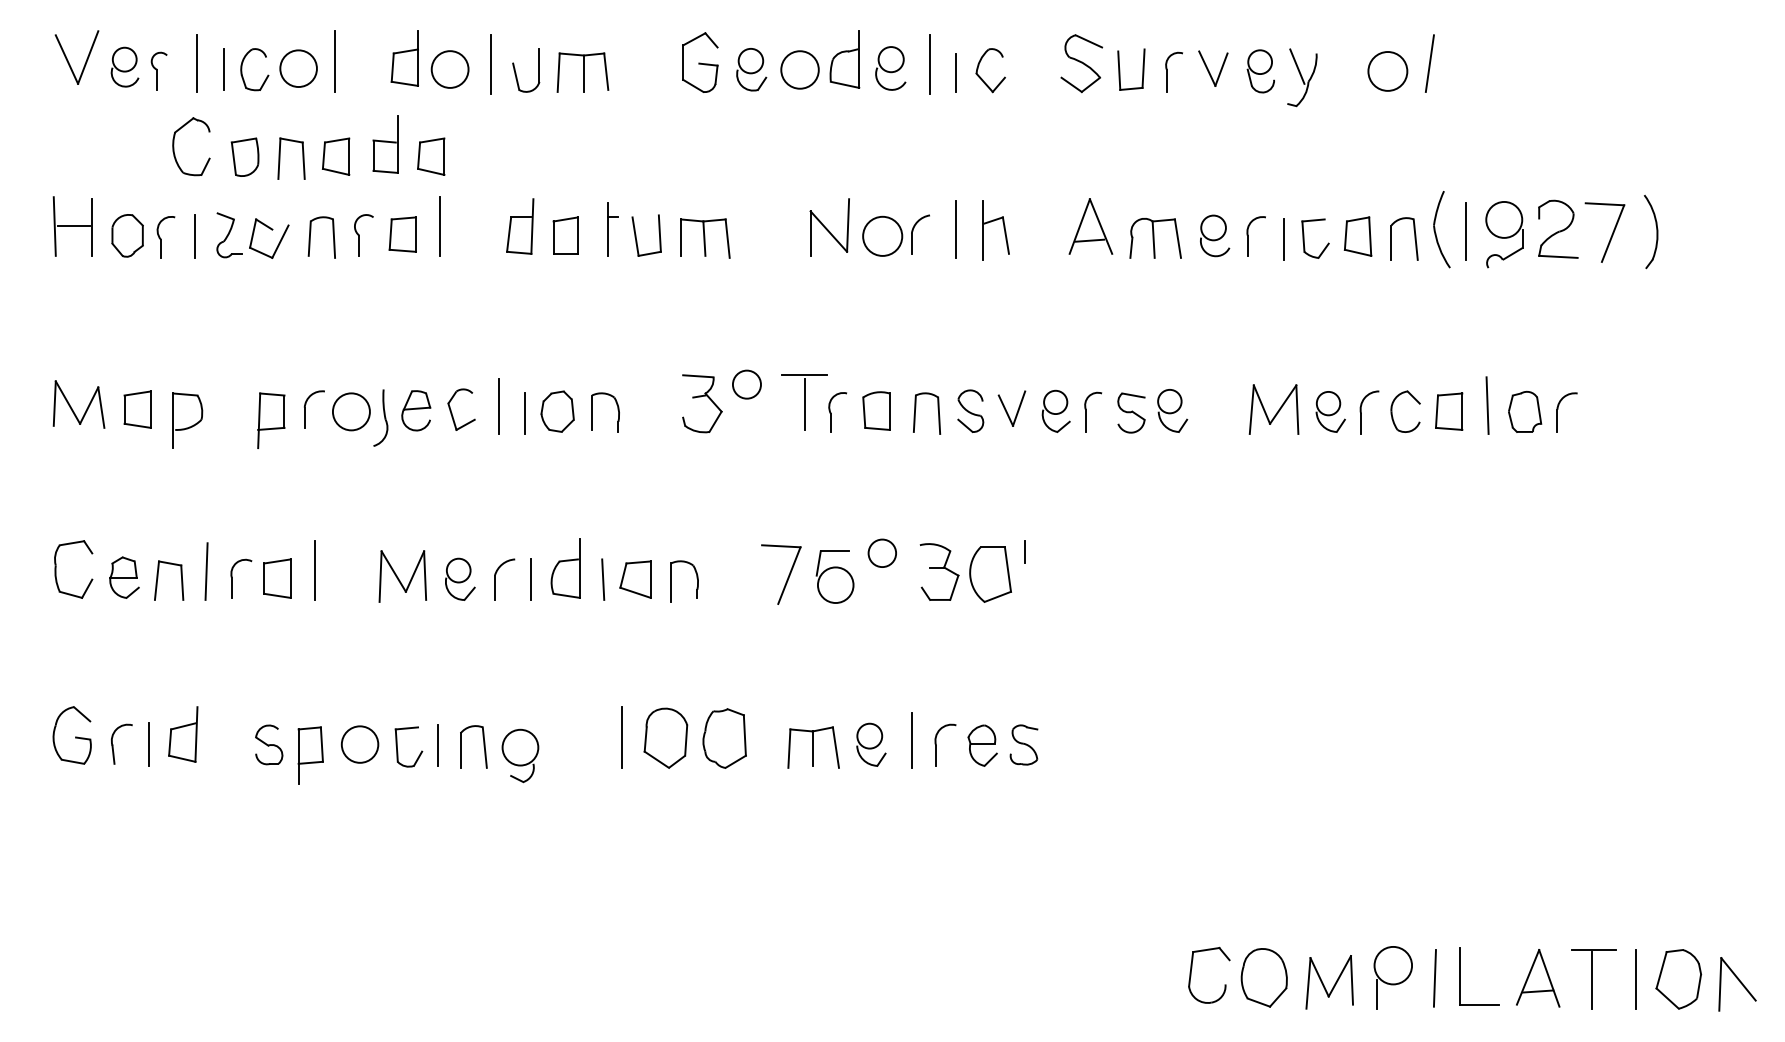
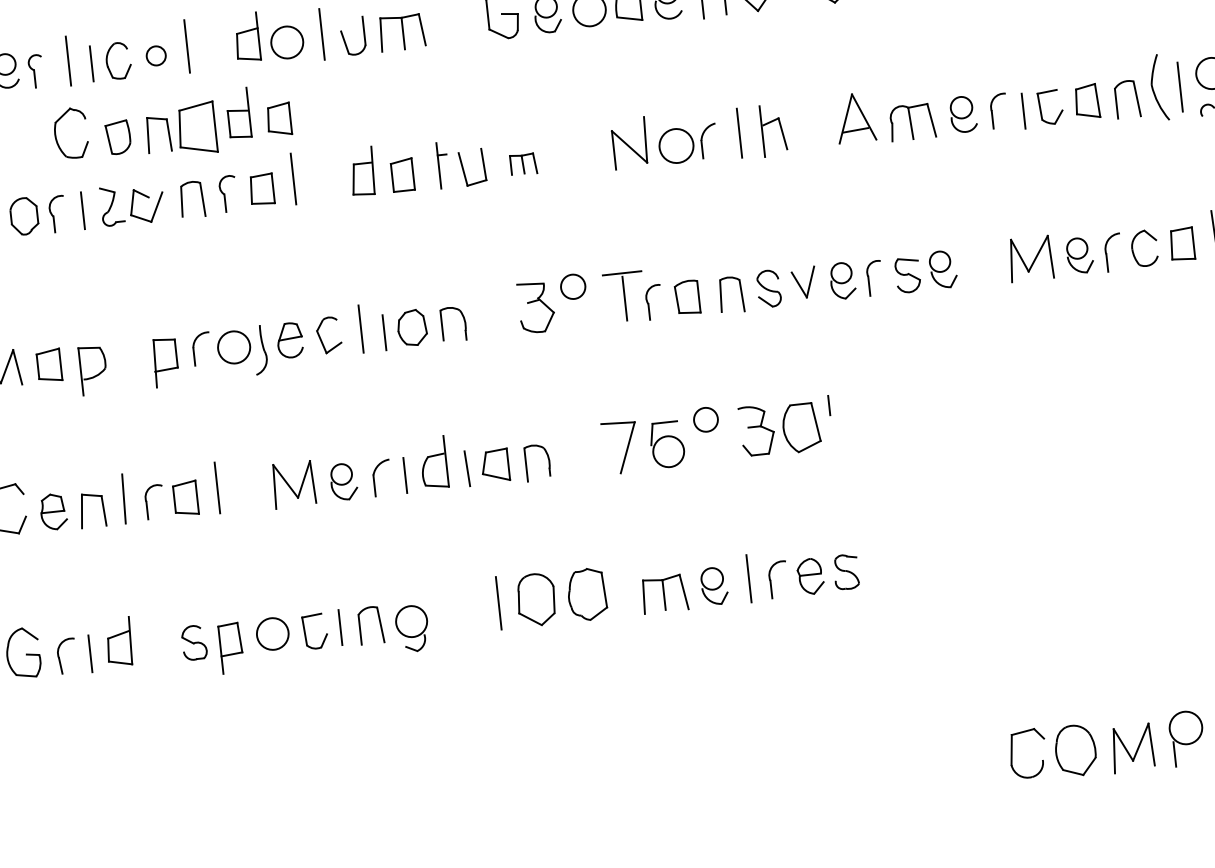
circle: (298, 68) -> (156, 55), size x0.6
part: (335, 156) -> (196, 128), size x1.6
part: (705, 238) -> (523, 164), size x0.6

